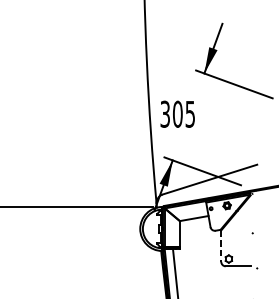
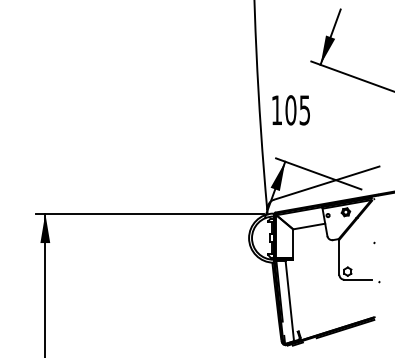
text: (164, 114) -> (276, 110), 305 -> 105
line: (221, 246) -> (339, 257), dashed -> solid

